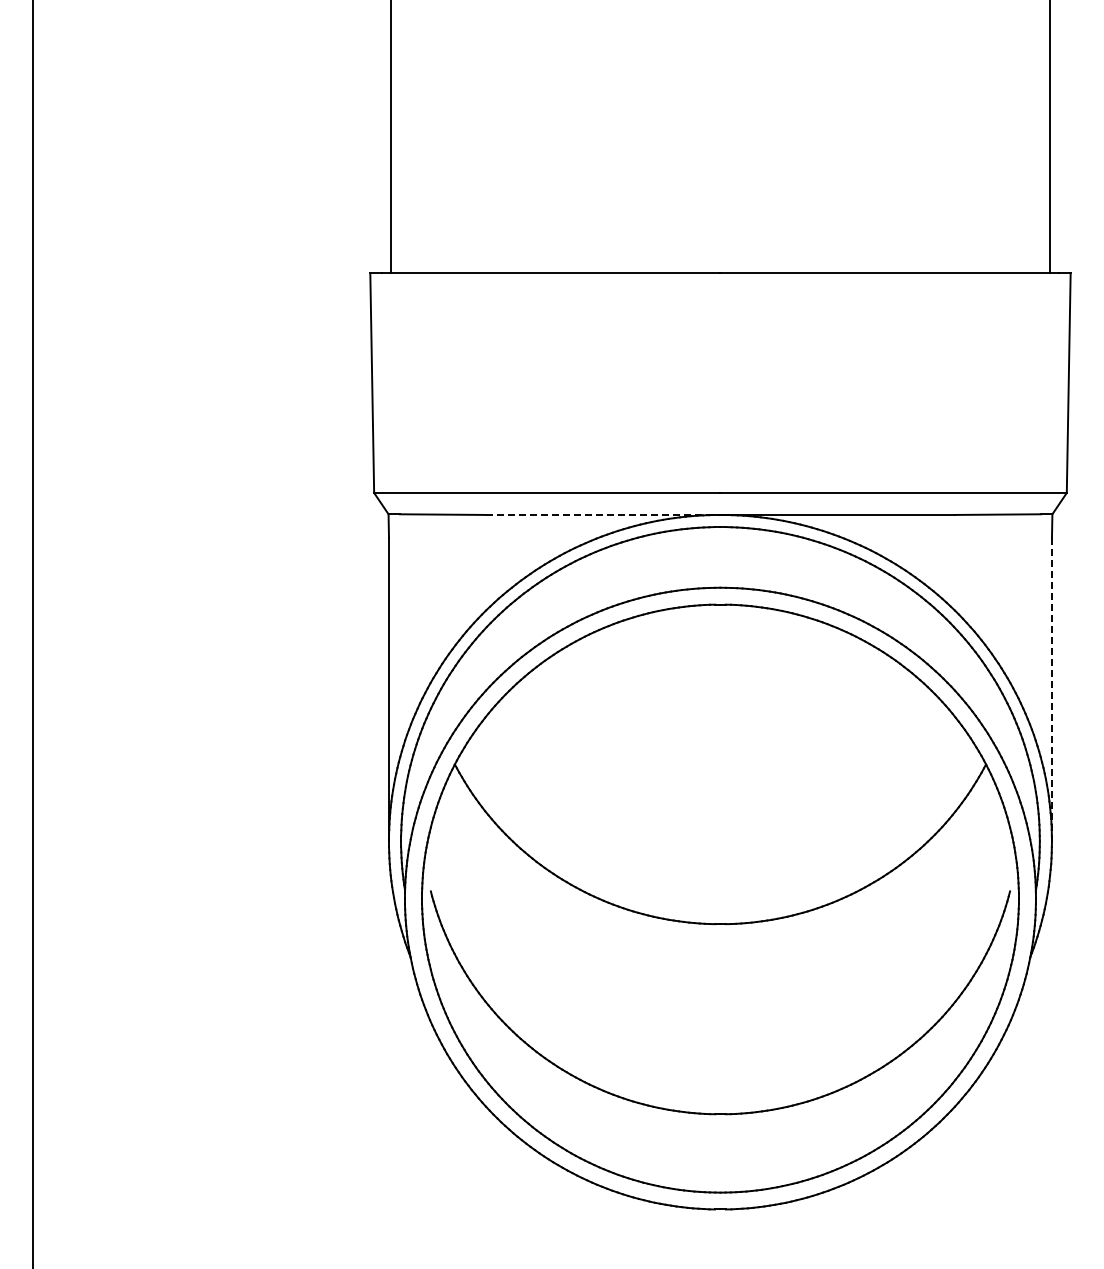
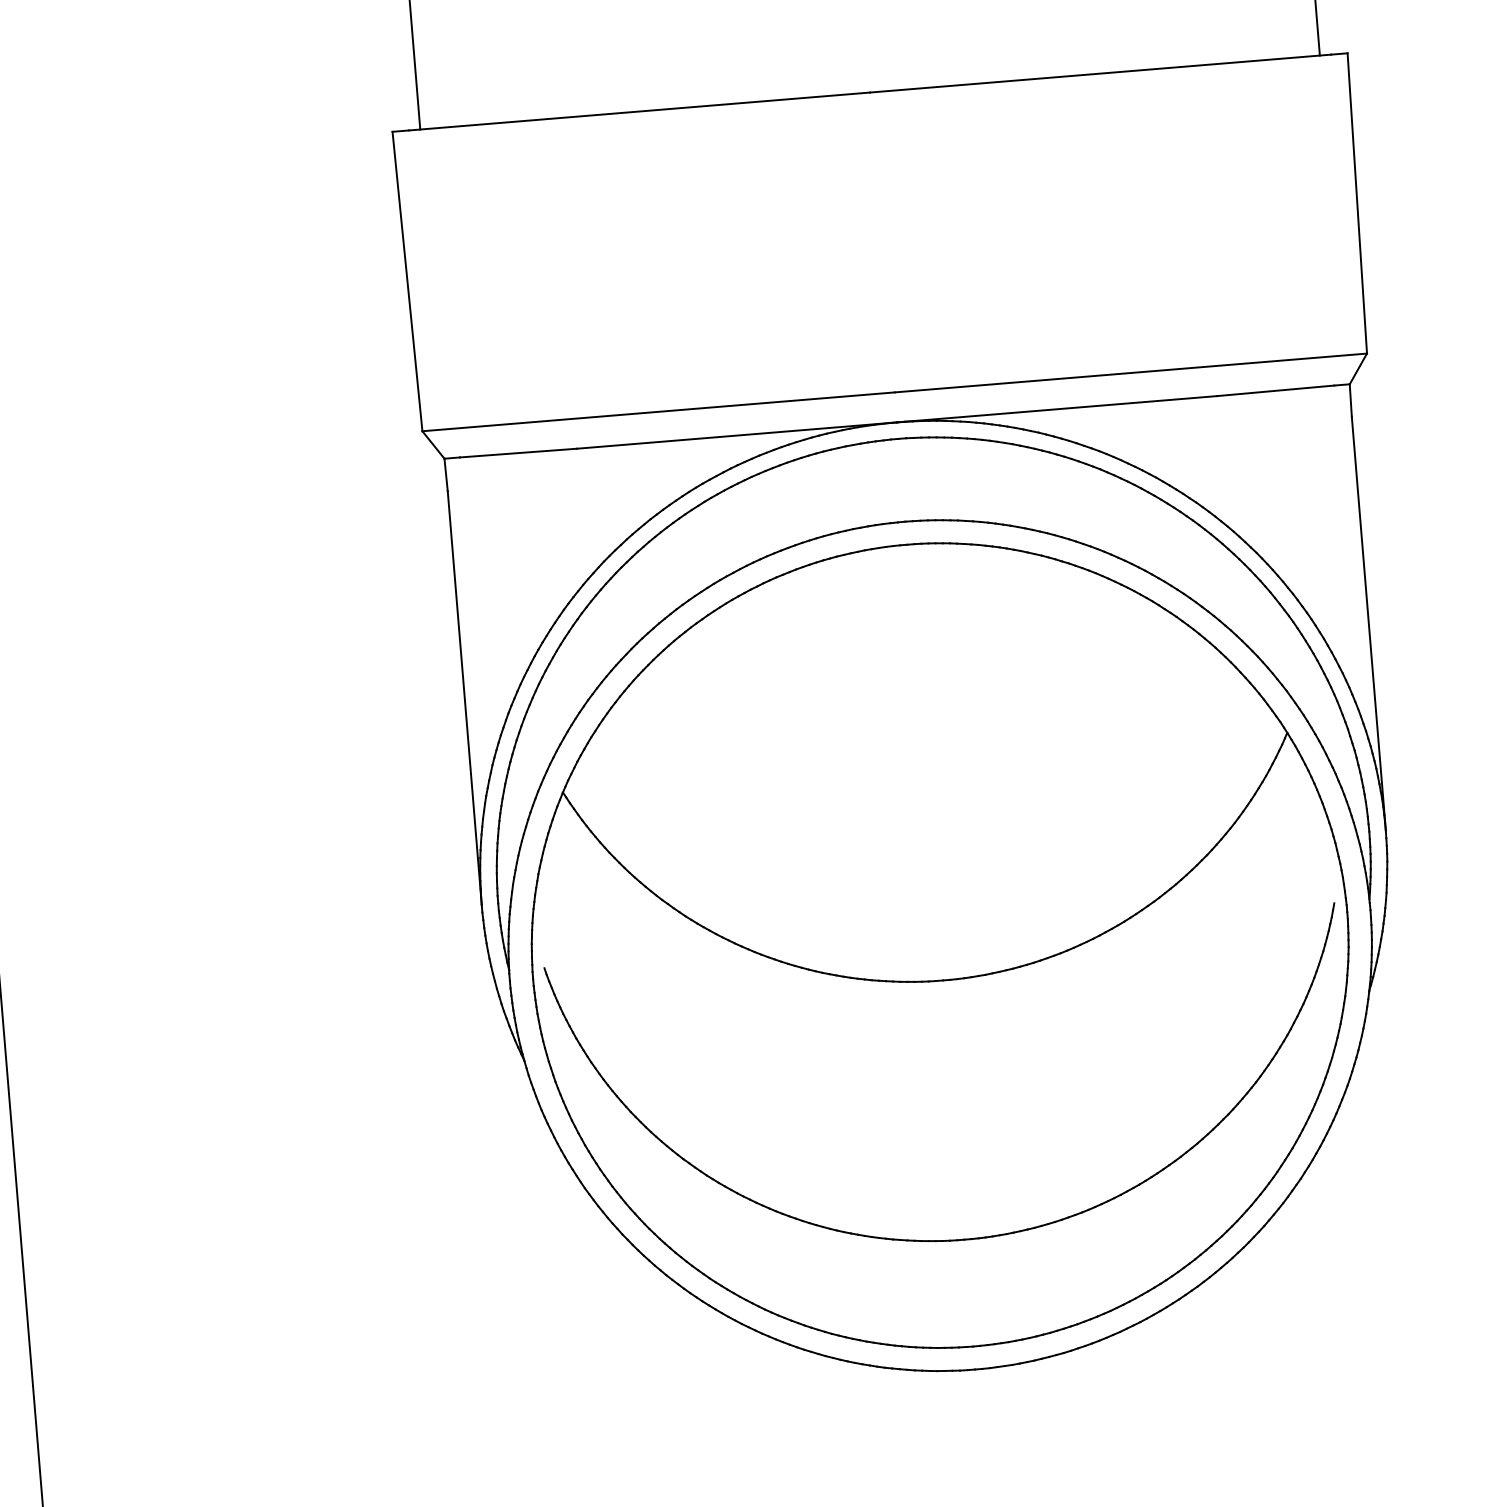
line: (603, 514) -> (737, 434), dashed -> solid
line: (1051, 689) -> (1368, 623), dashed -> solid

